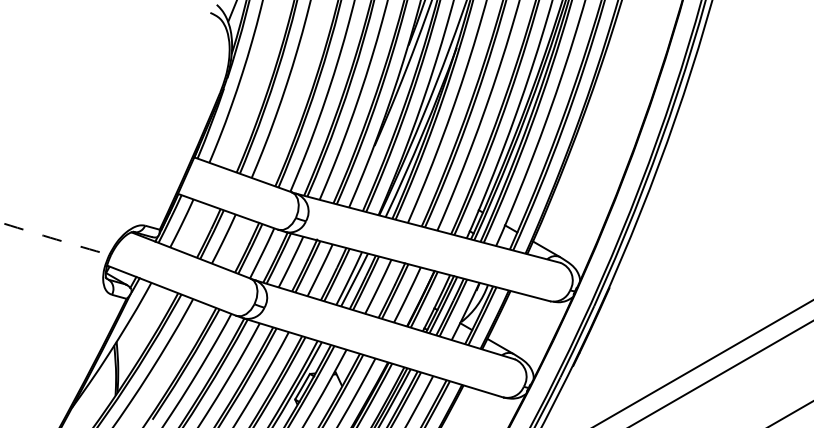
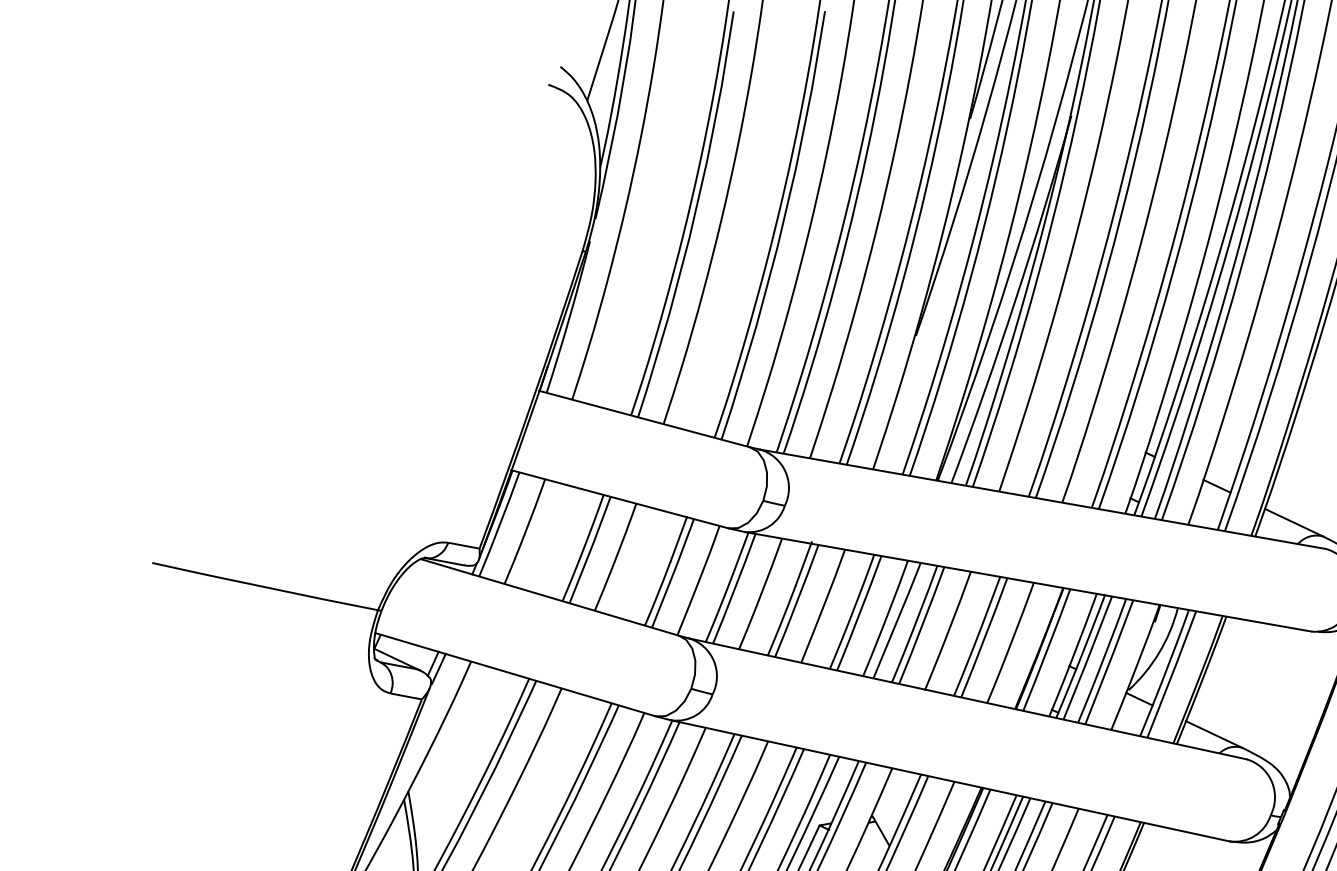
arc: (56, 239) -> (264, 586), dashed -> solid

